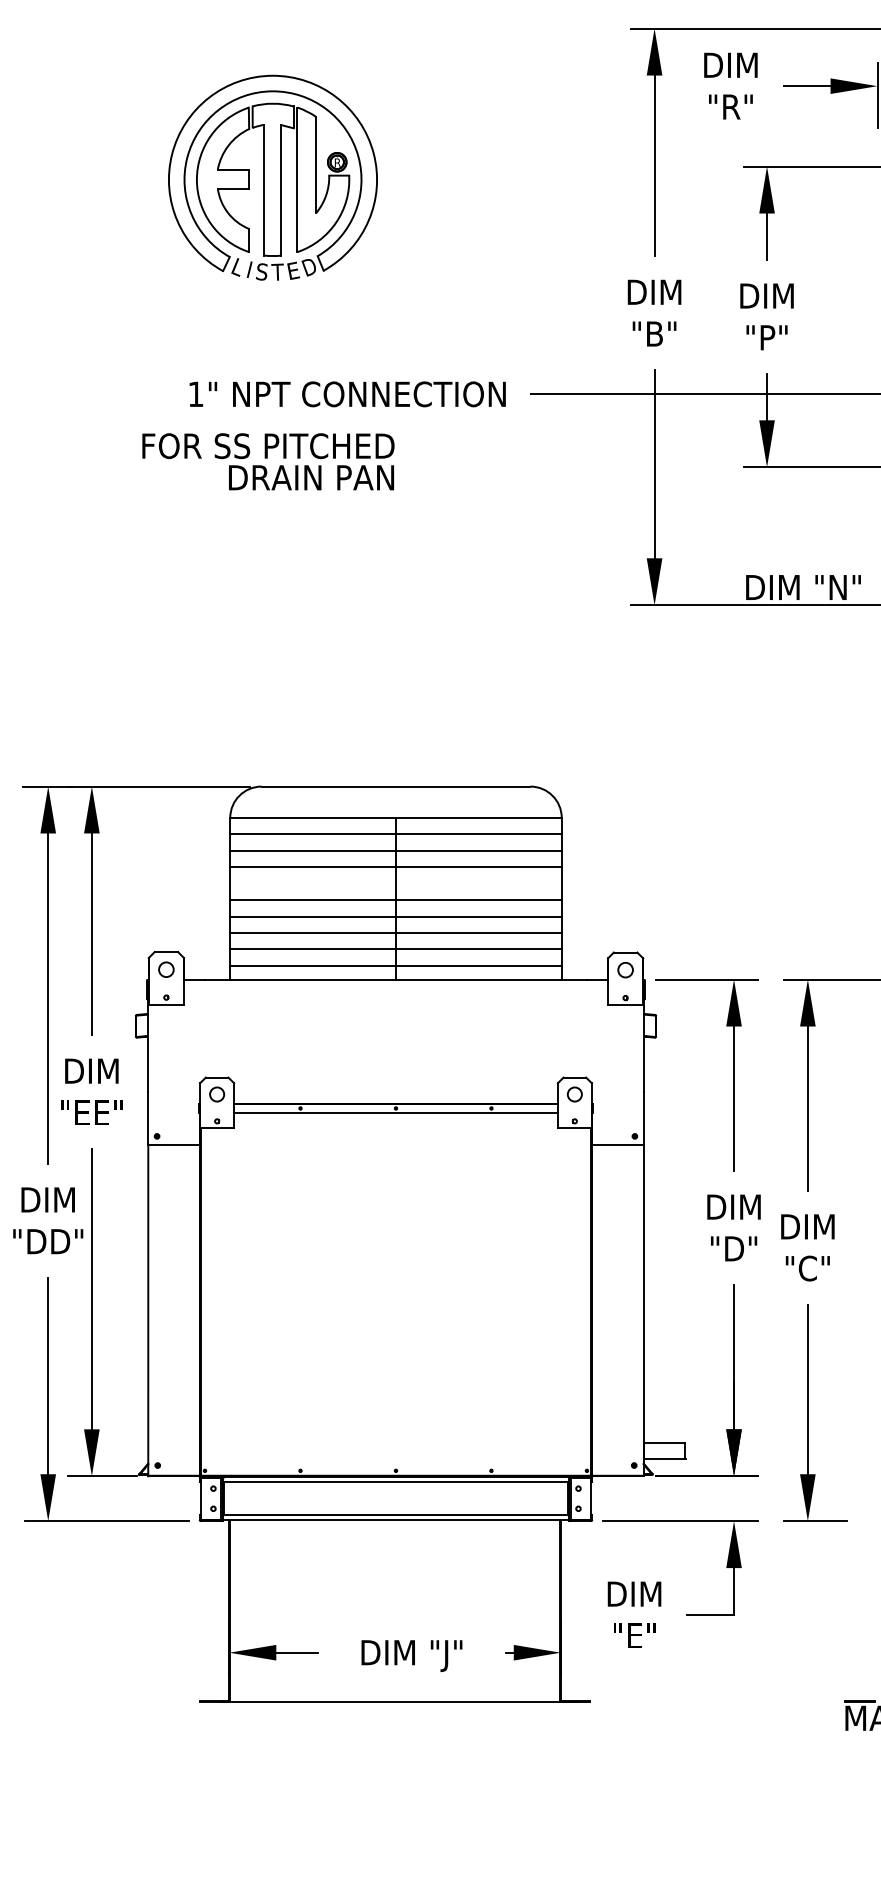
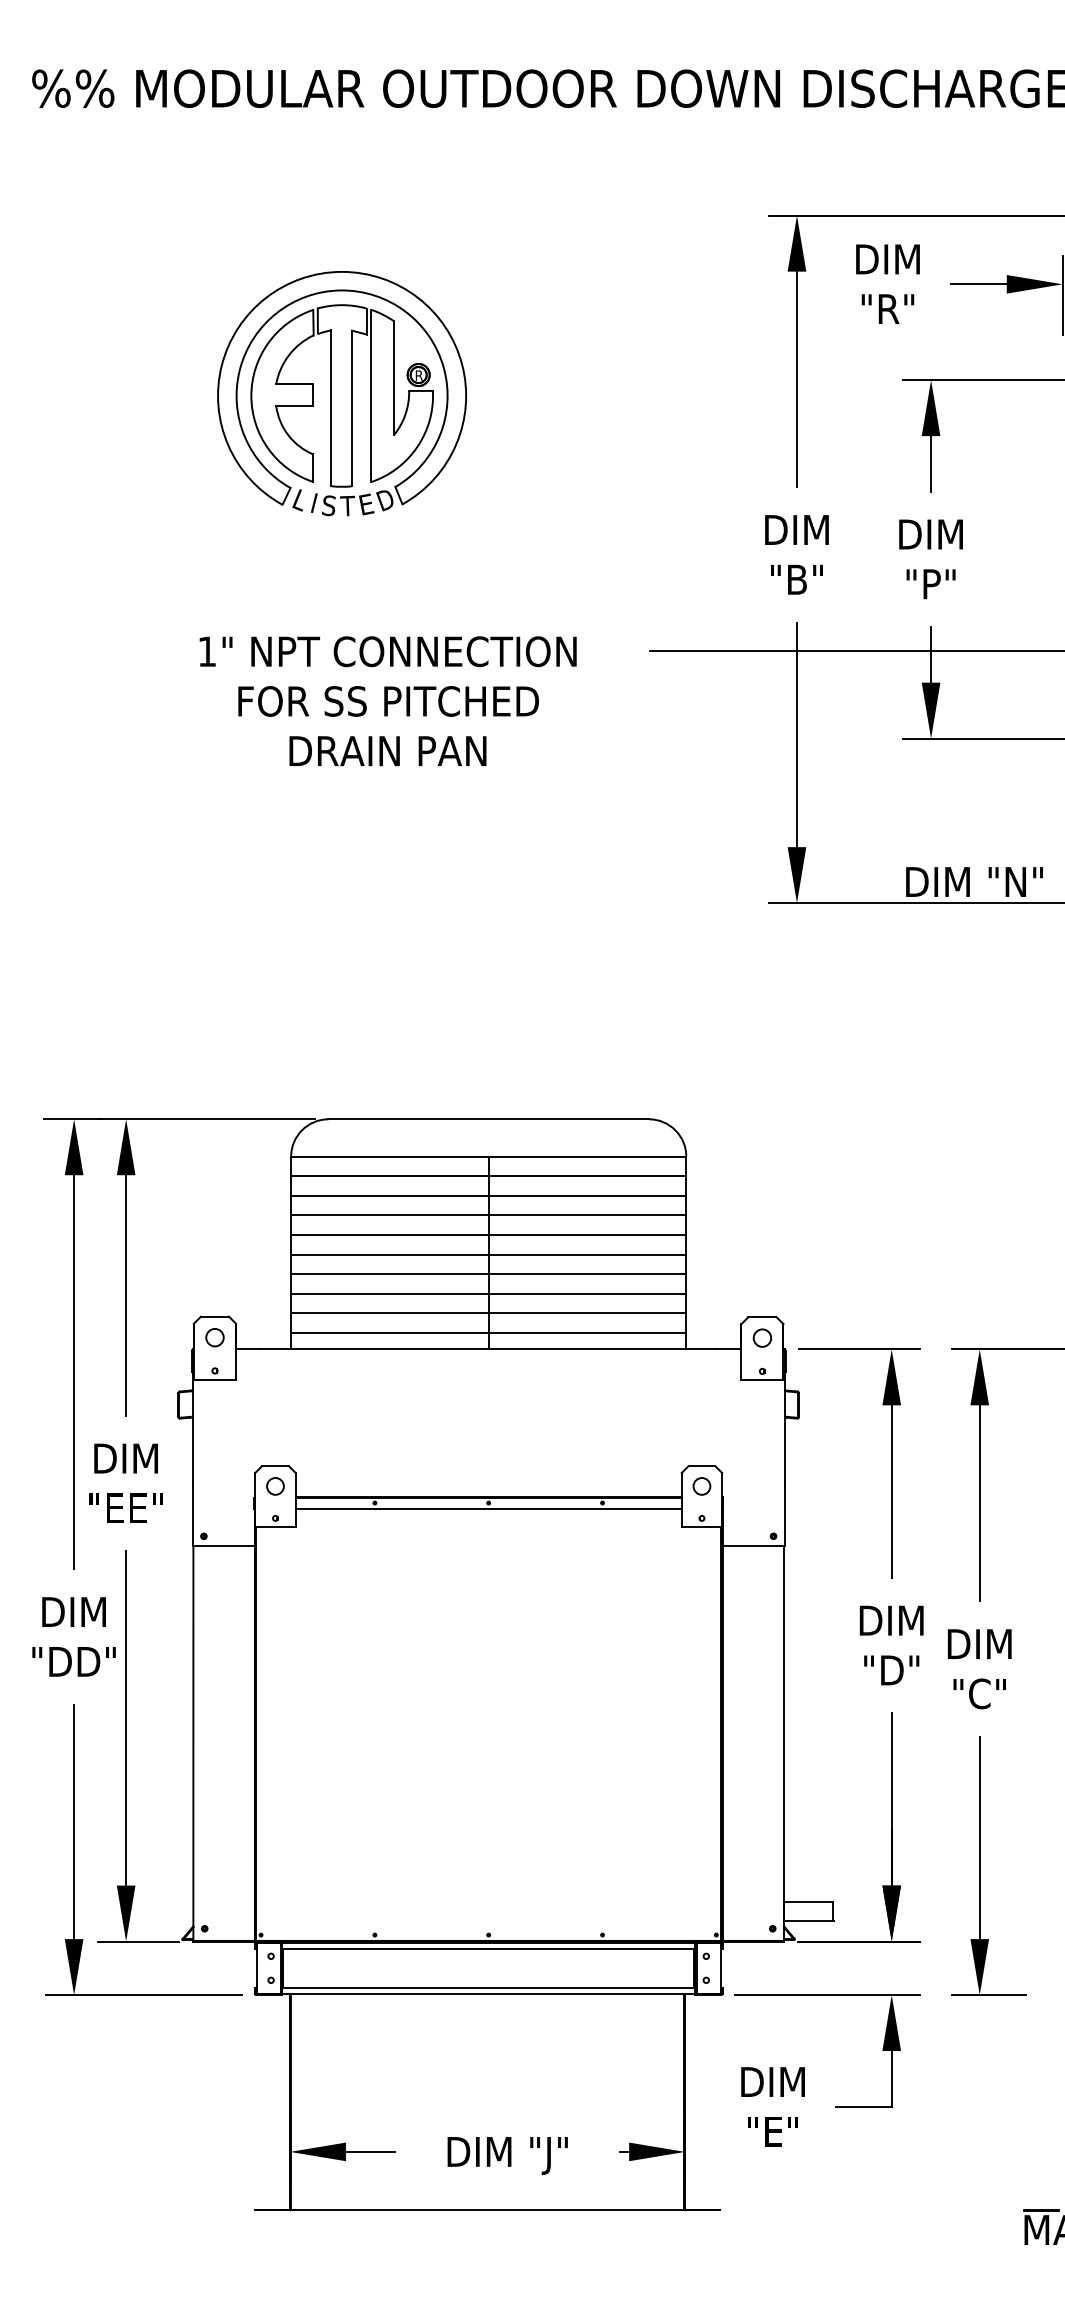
text: (347, 394) -> (387, 651), moved
text: (268, 446) -> (388, 701), moved
line: (395, 884) -> (488, 1235), added

